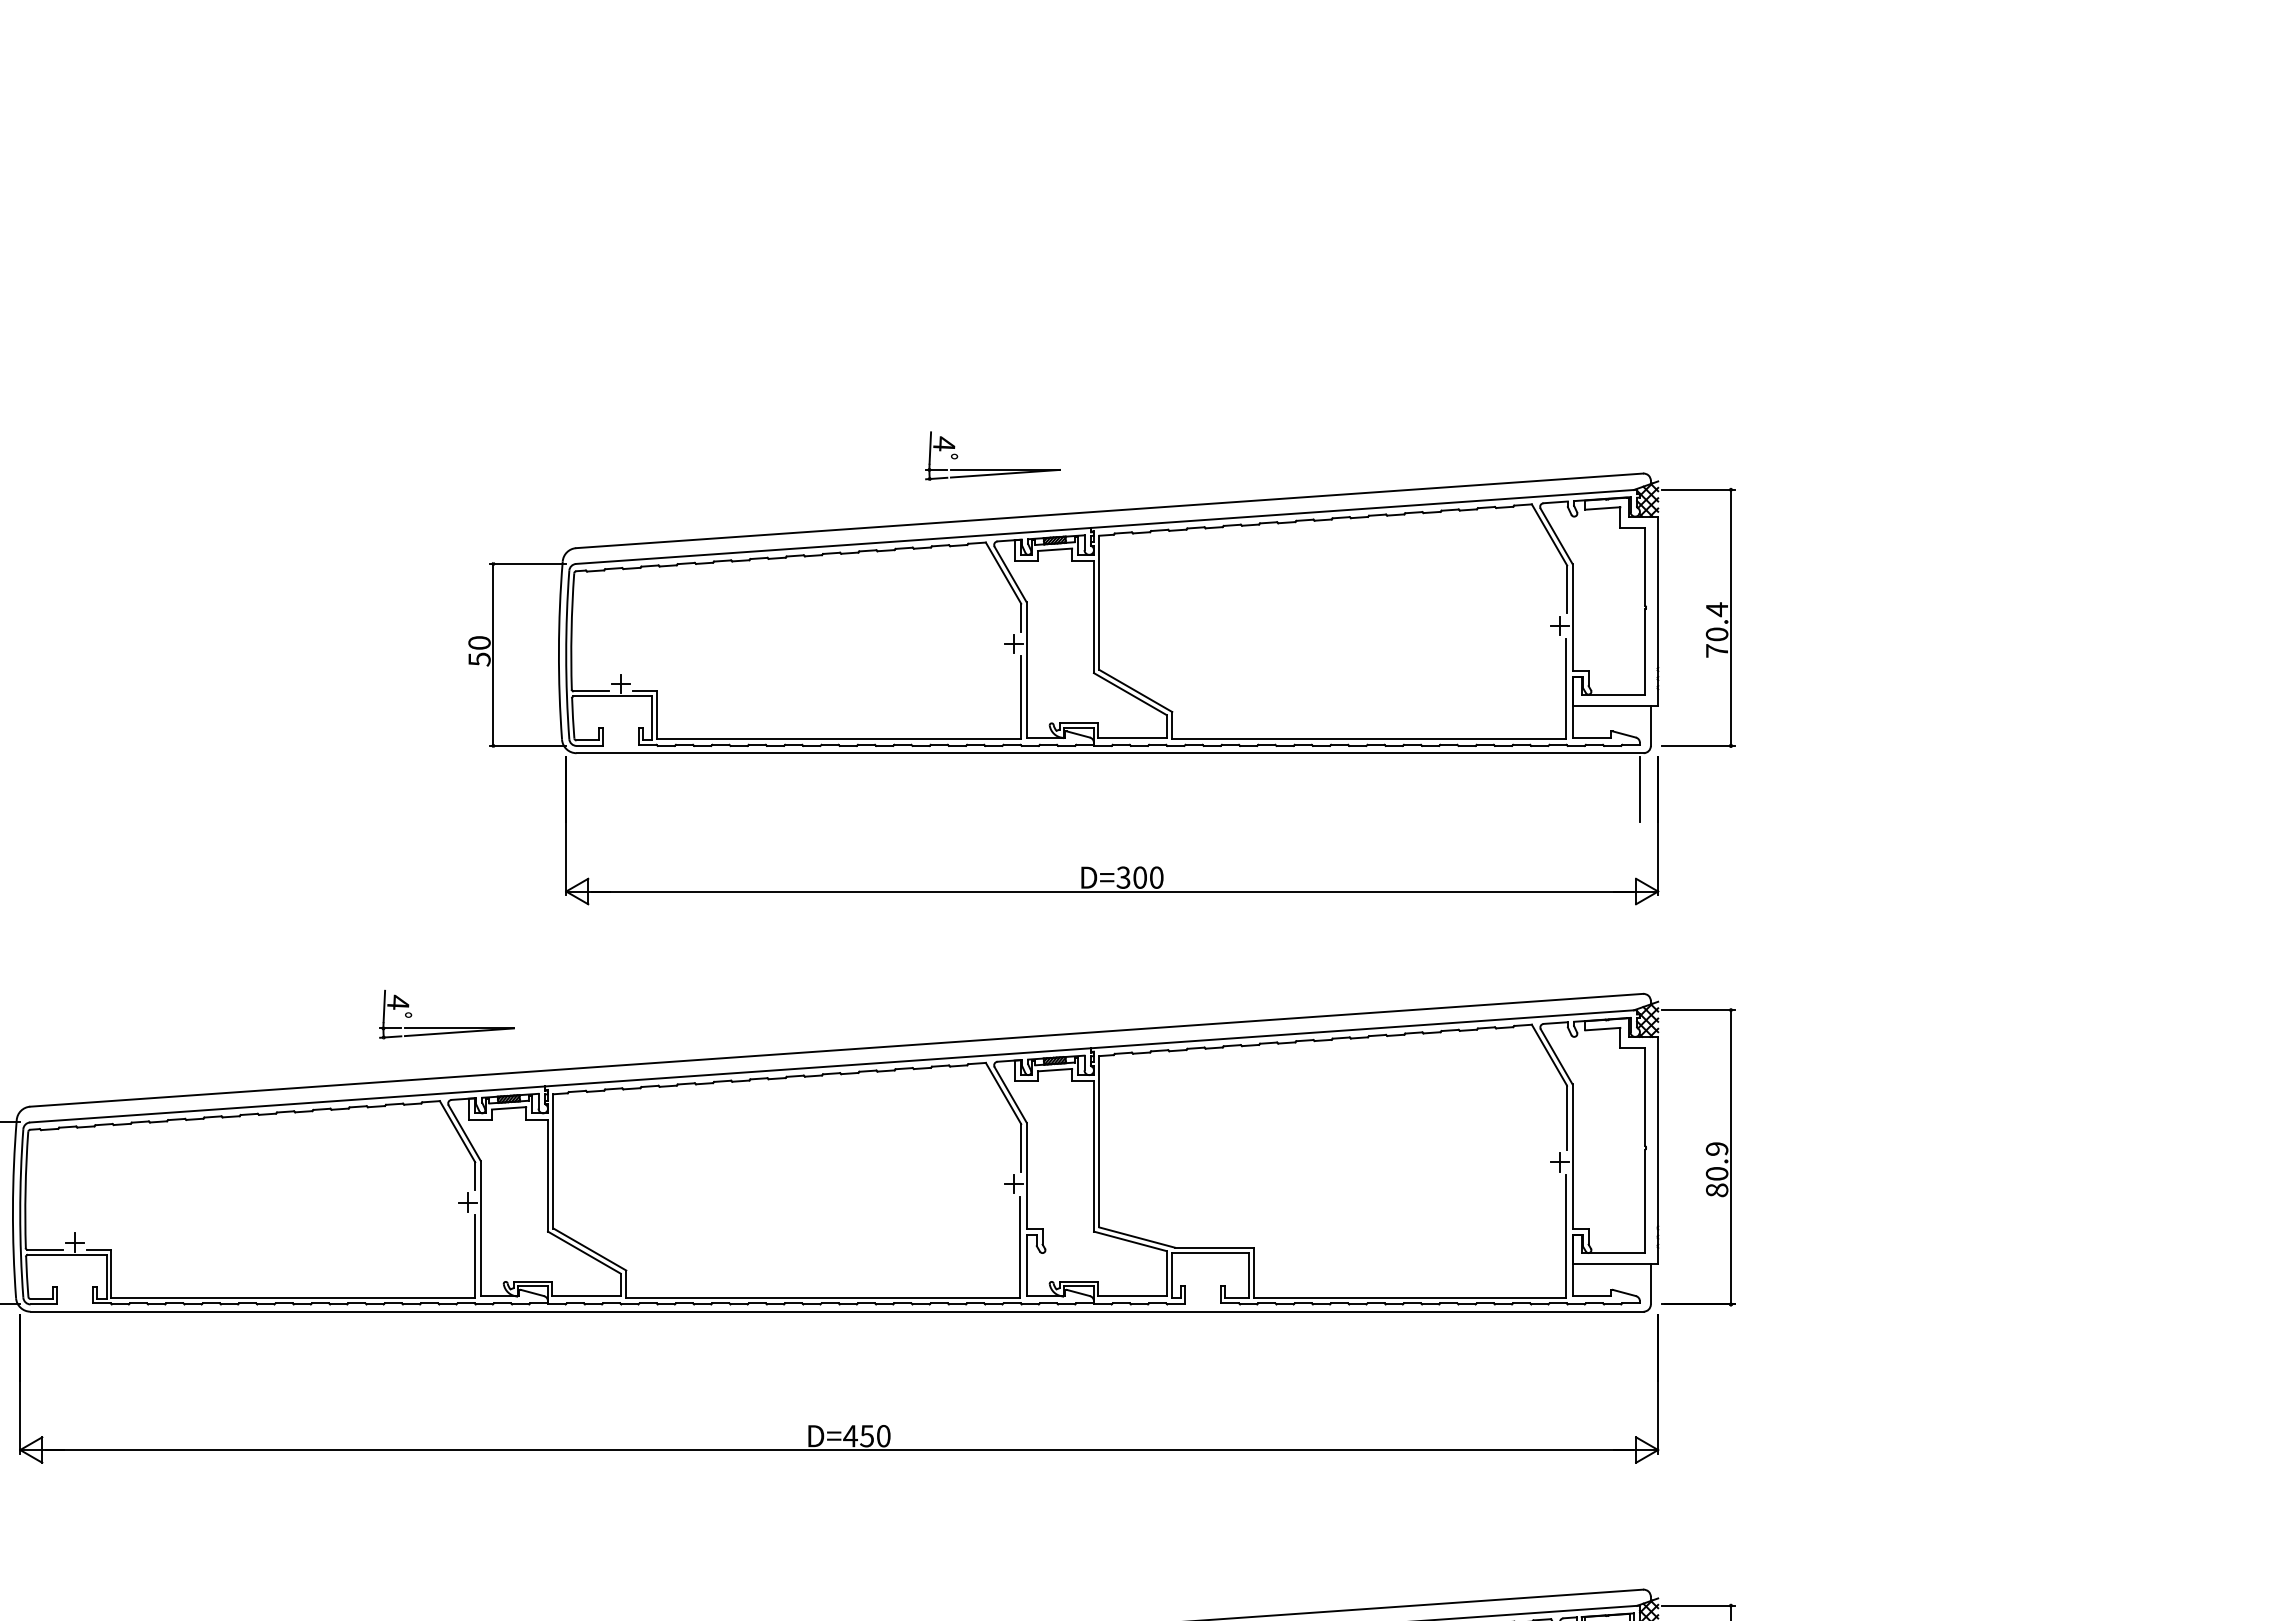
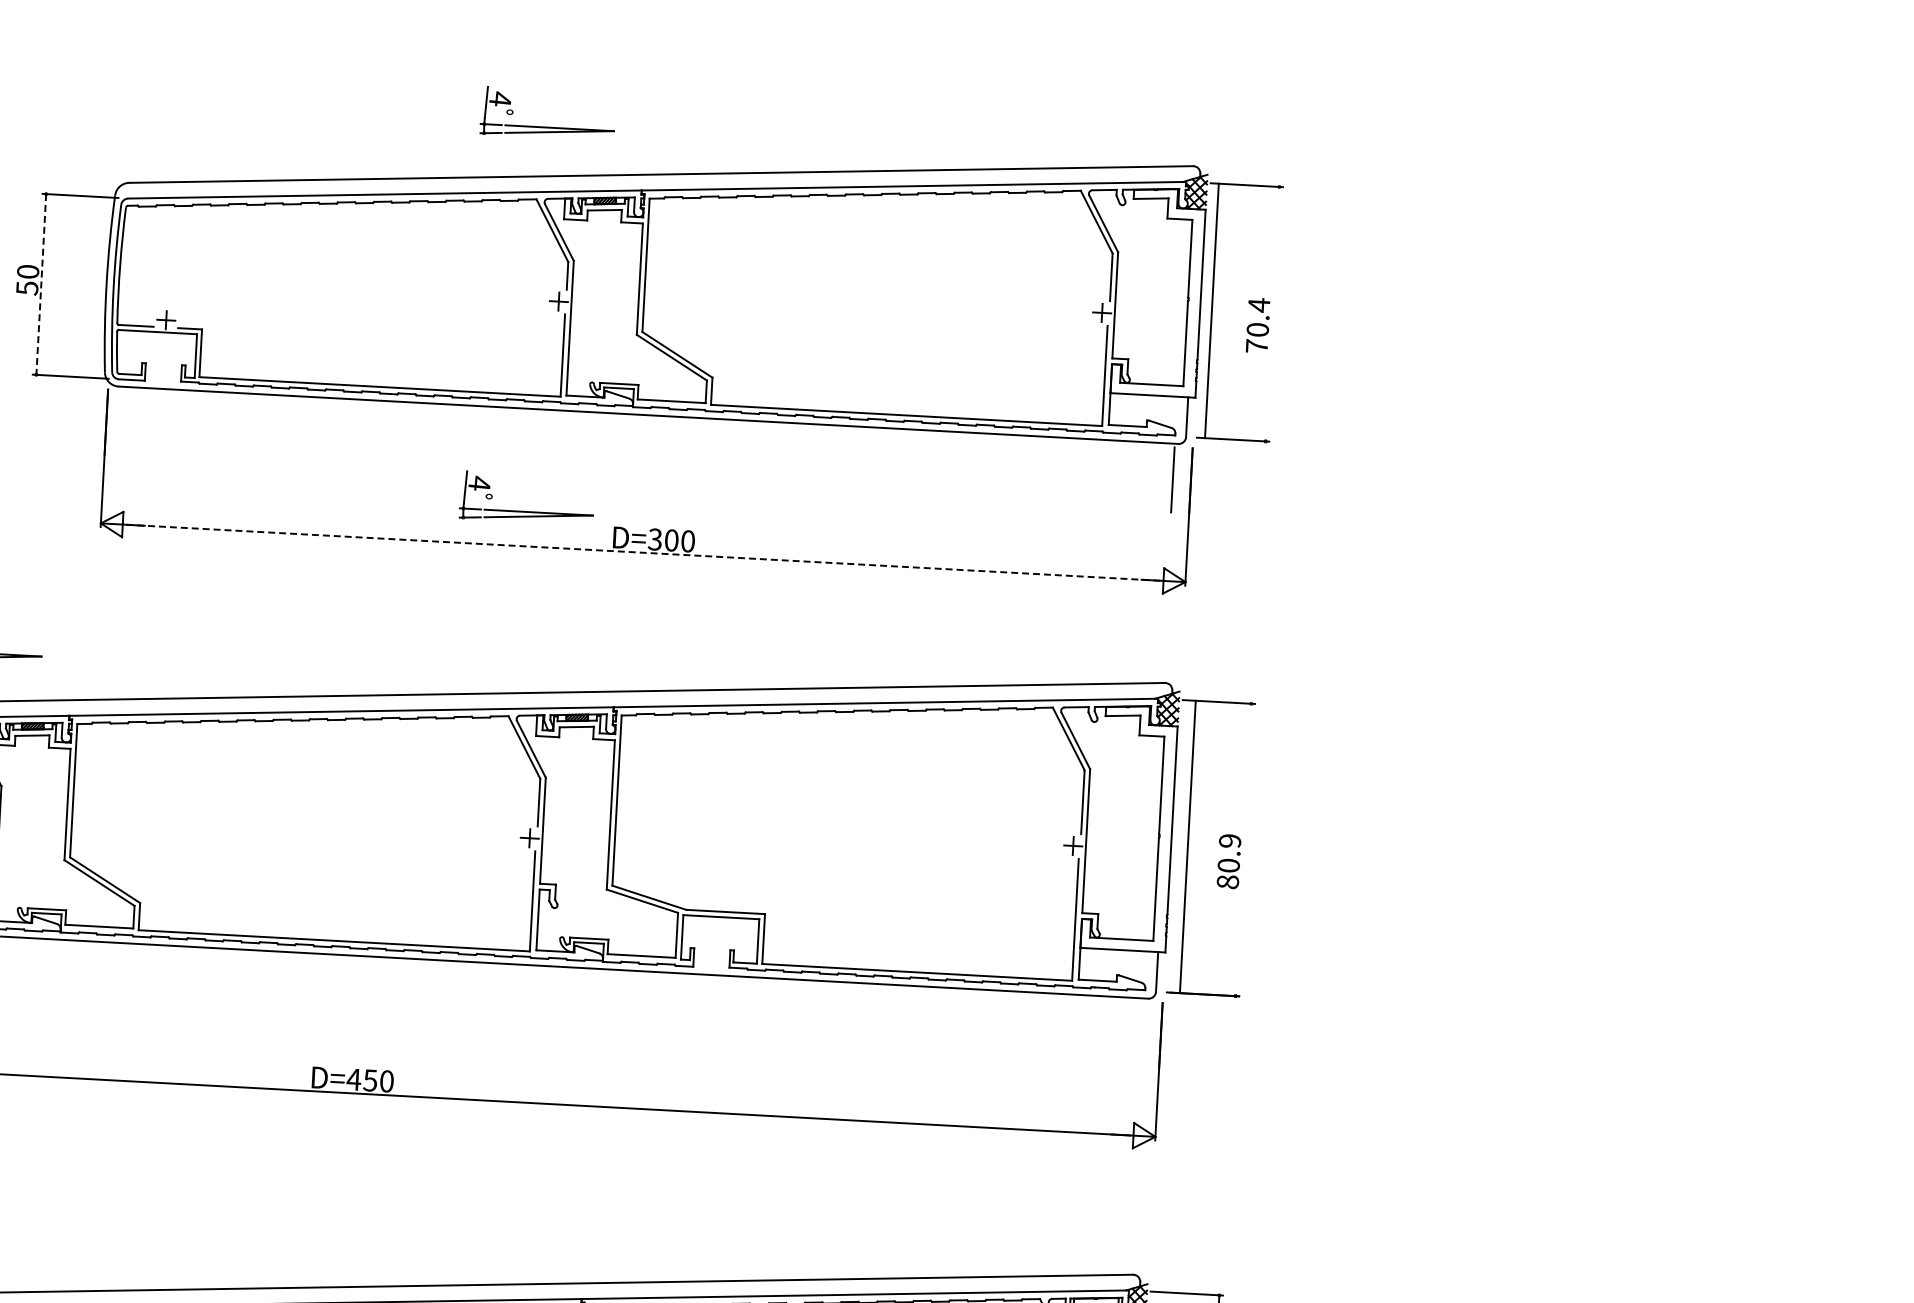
line: (1730, 617) -> (1211, 310), moved
line: (493, 654) -> (41, 284), solid -> dashed
part: (992, 856) -> (526, 511), added
line: (1112, 891) -> (643, 552), solid -> dashed
line: (1730, 1157) -> (1187, 847), moved

